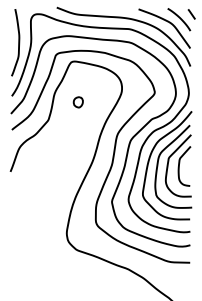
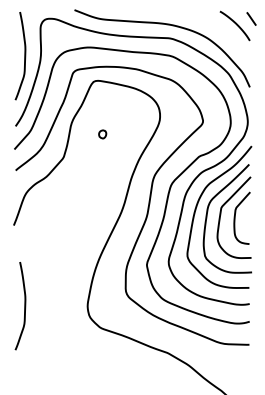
curve: (168, 22) -> (220, 29), removed
part: (78, 102) -> (102, 134), size x0.6
curve: (18, 233) -> (24, 306), added

